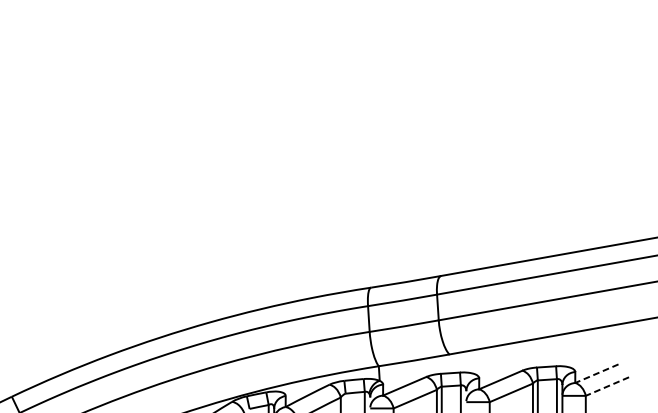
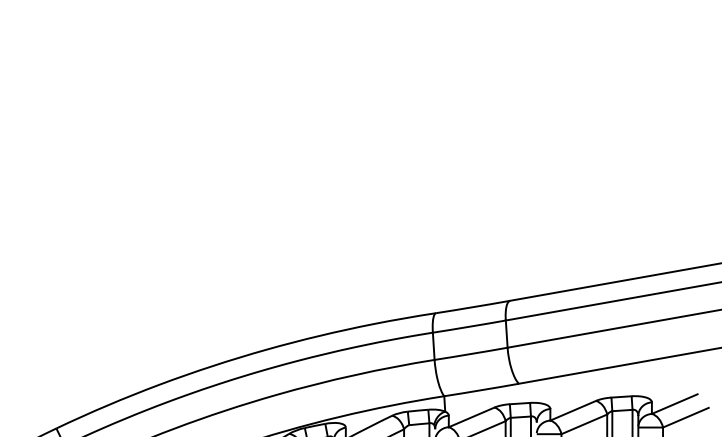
line: (596, 374) -> (674, 404), dashed -> solid
line: (607, 386) -> (685, 417), dashed -> solid

